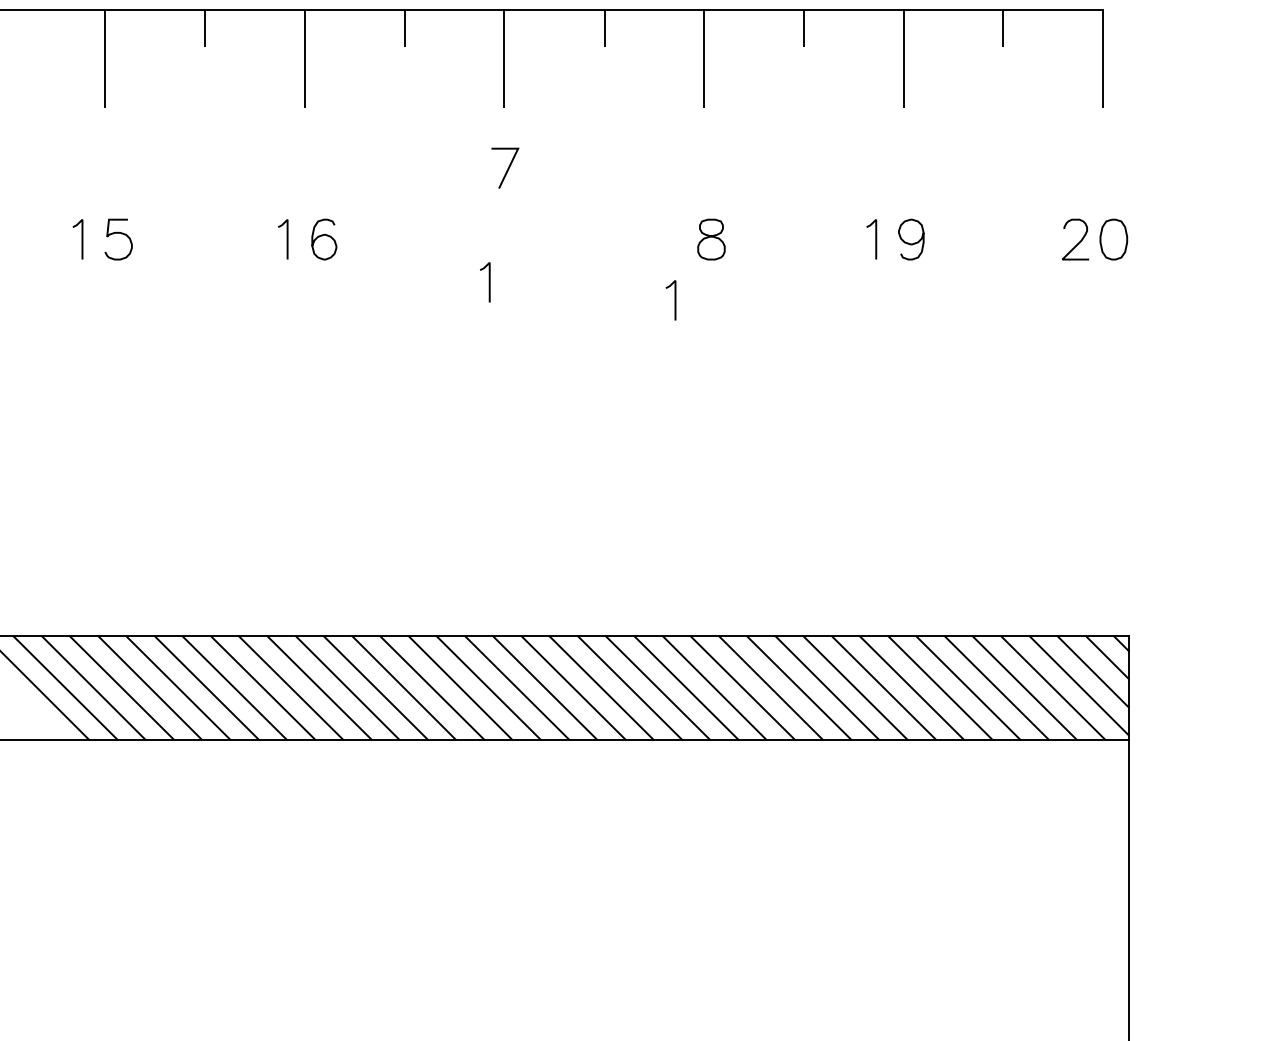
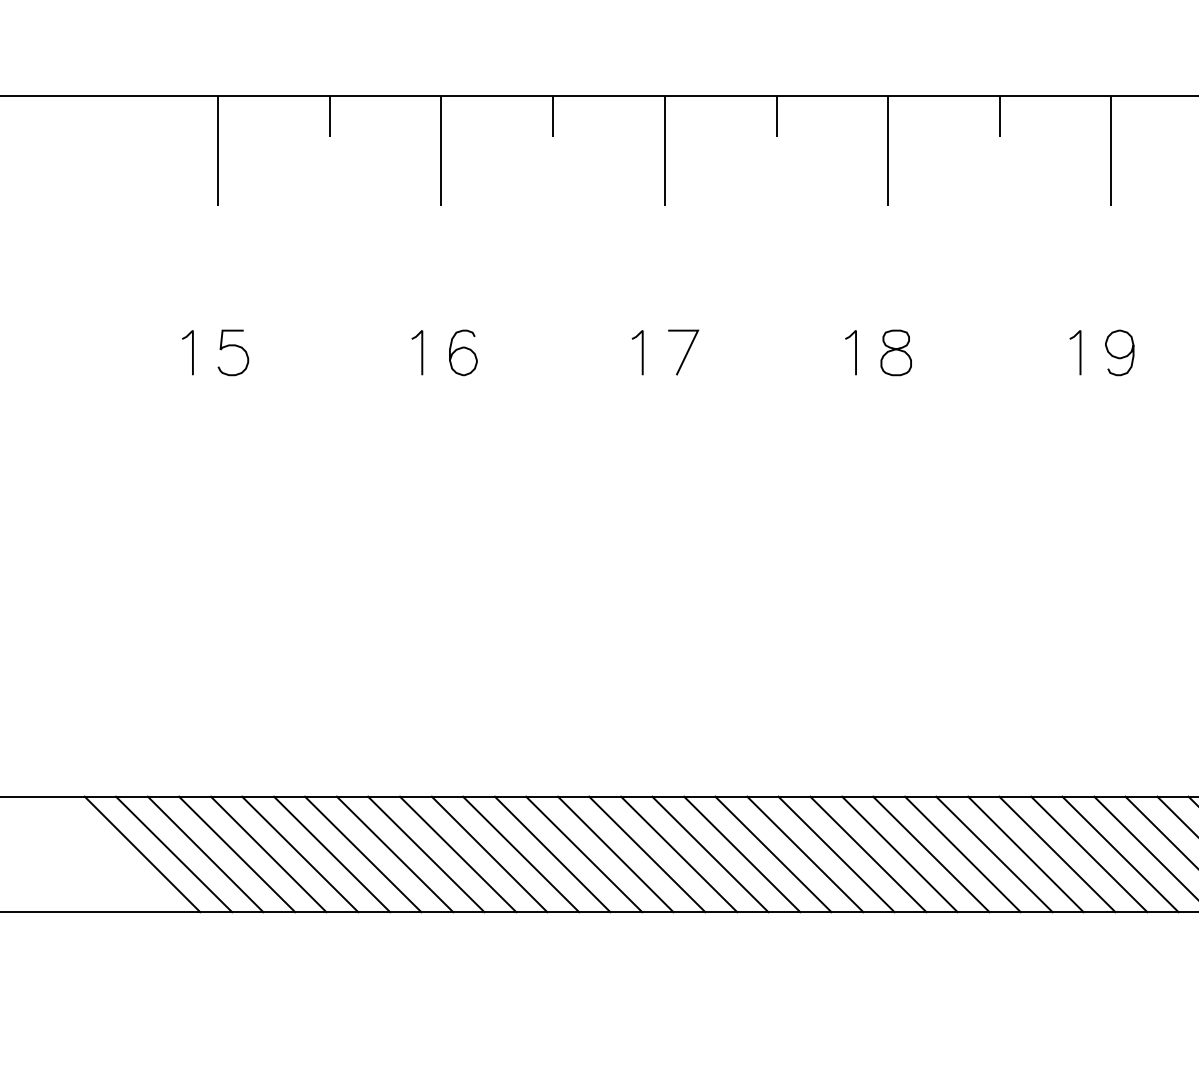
line: (507, 168) -> (686, 352), moved
line: (488, 282) -> (641, 352), moved
line: (674, 300) -> (854, 352), moved

